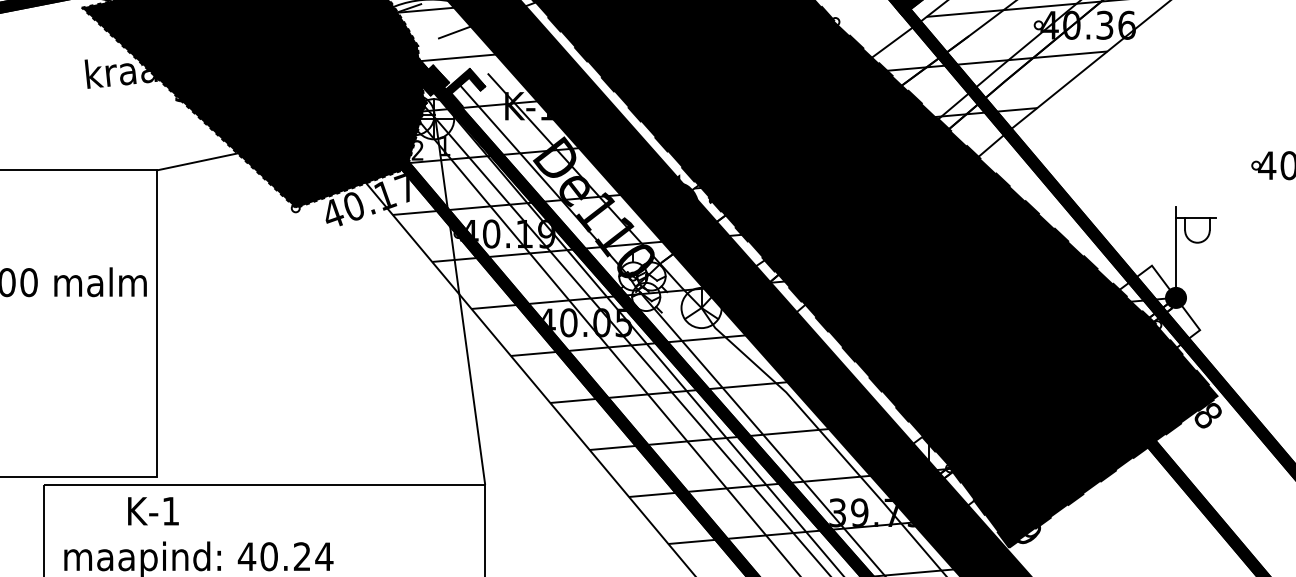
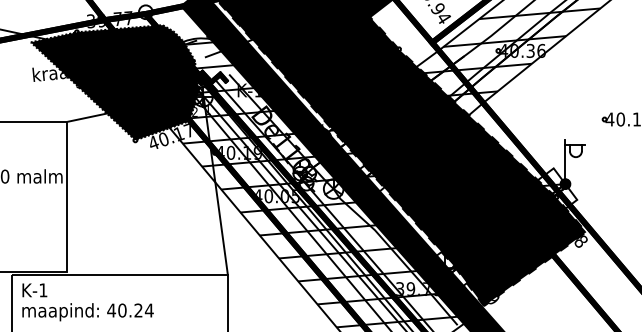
text: (152, 511) -> (34, 290), moved

